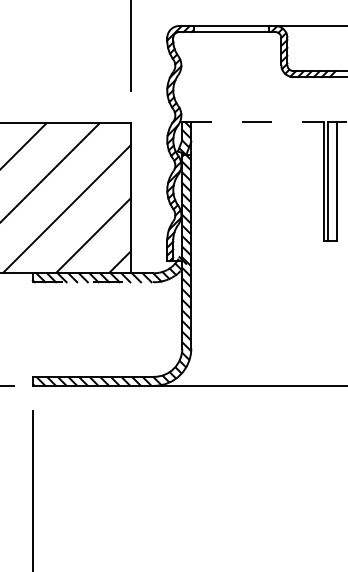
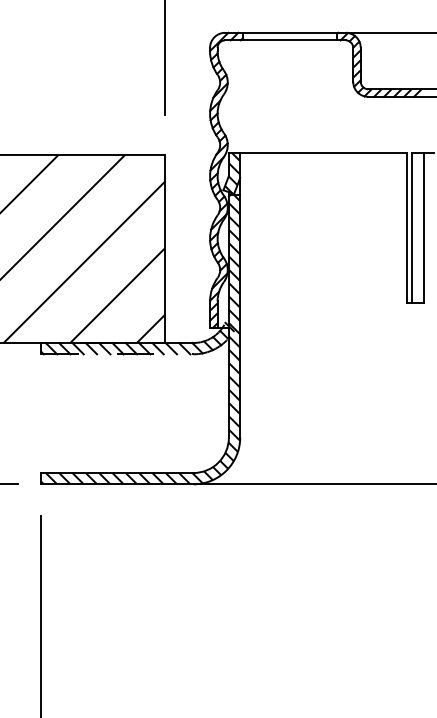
line: (253, 121) -> (318, 152), dashed -> solid

